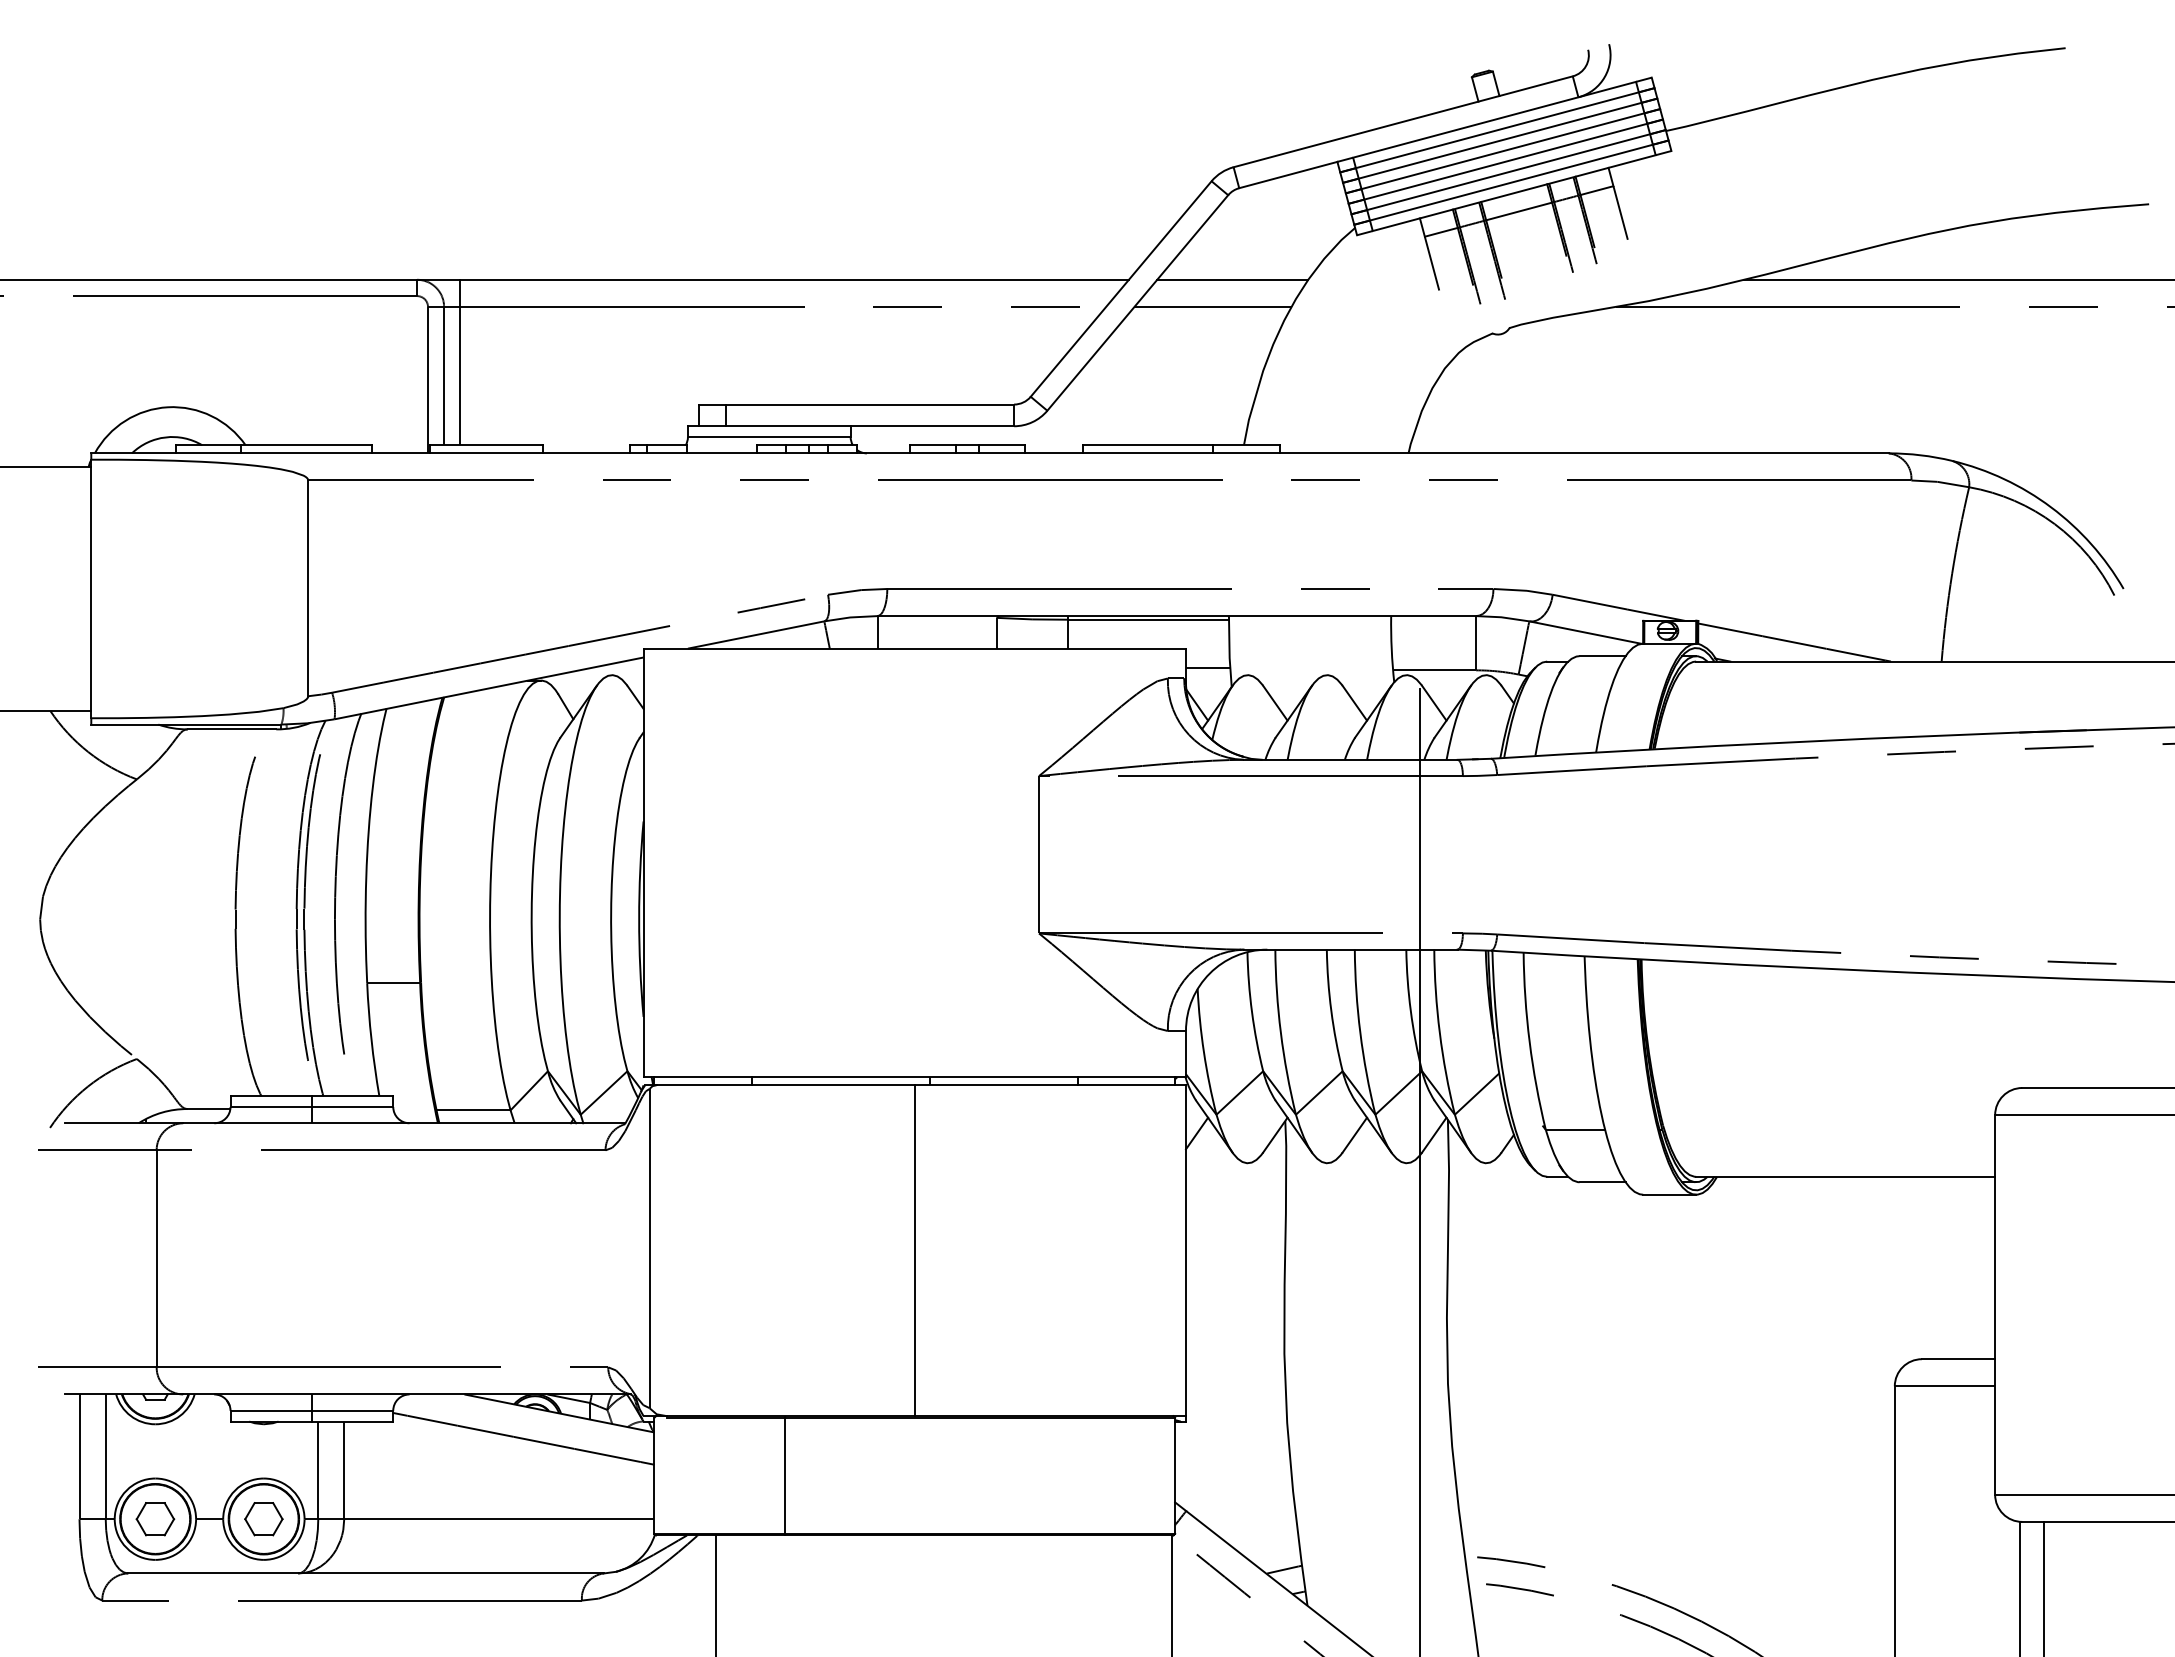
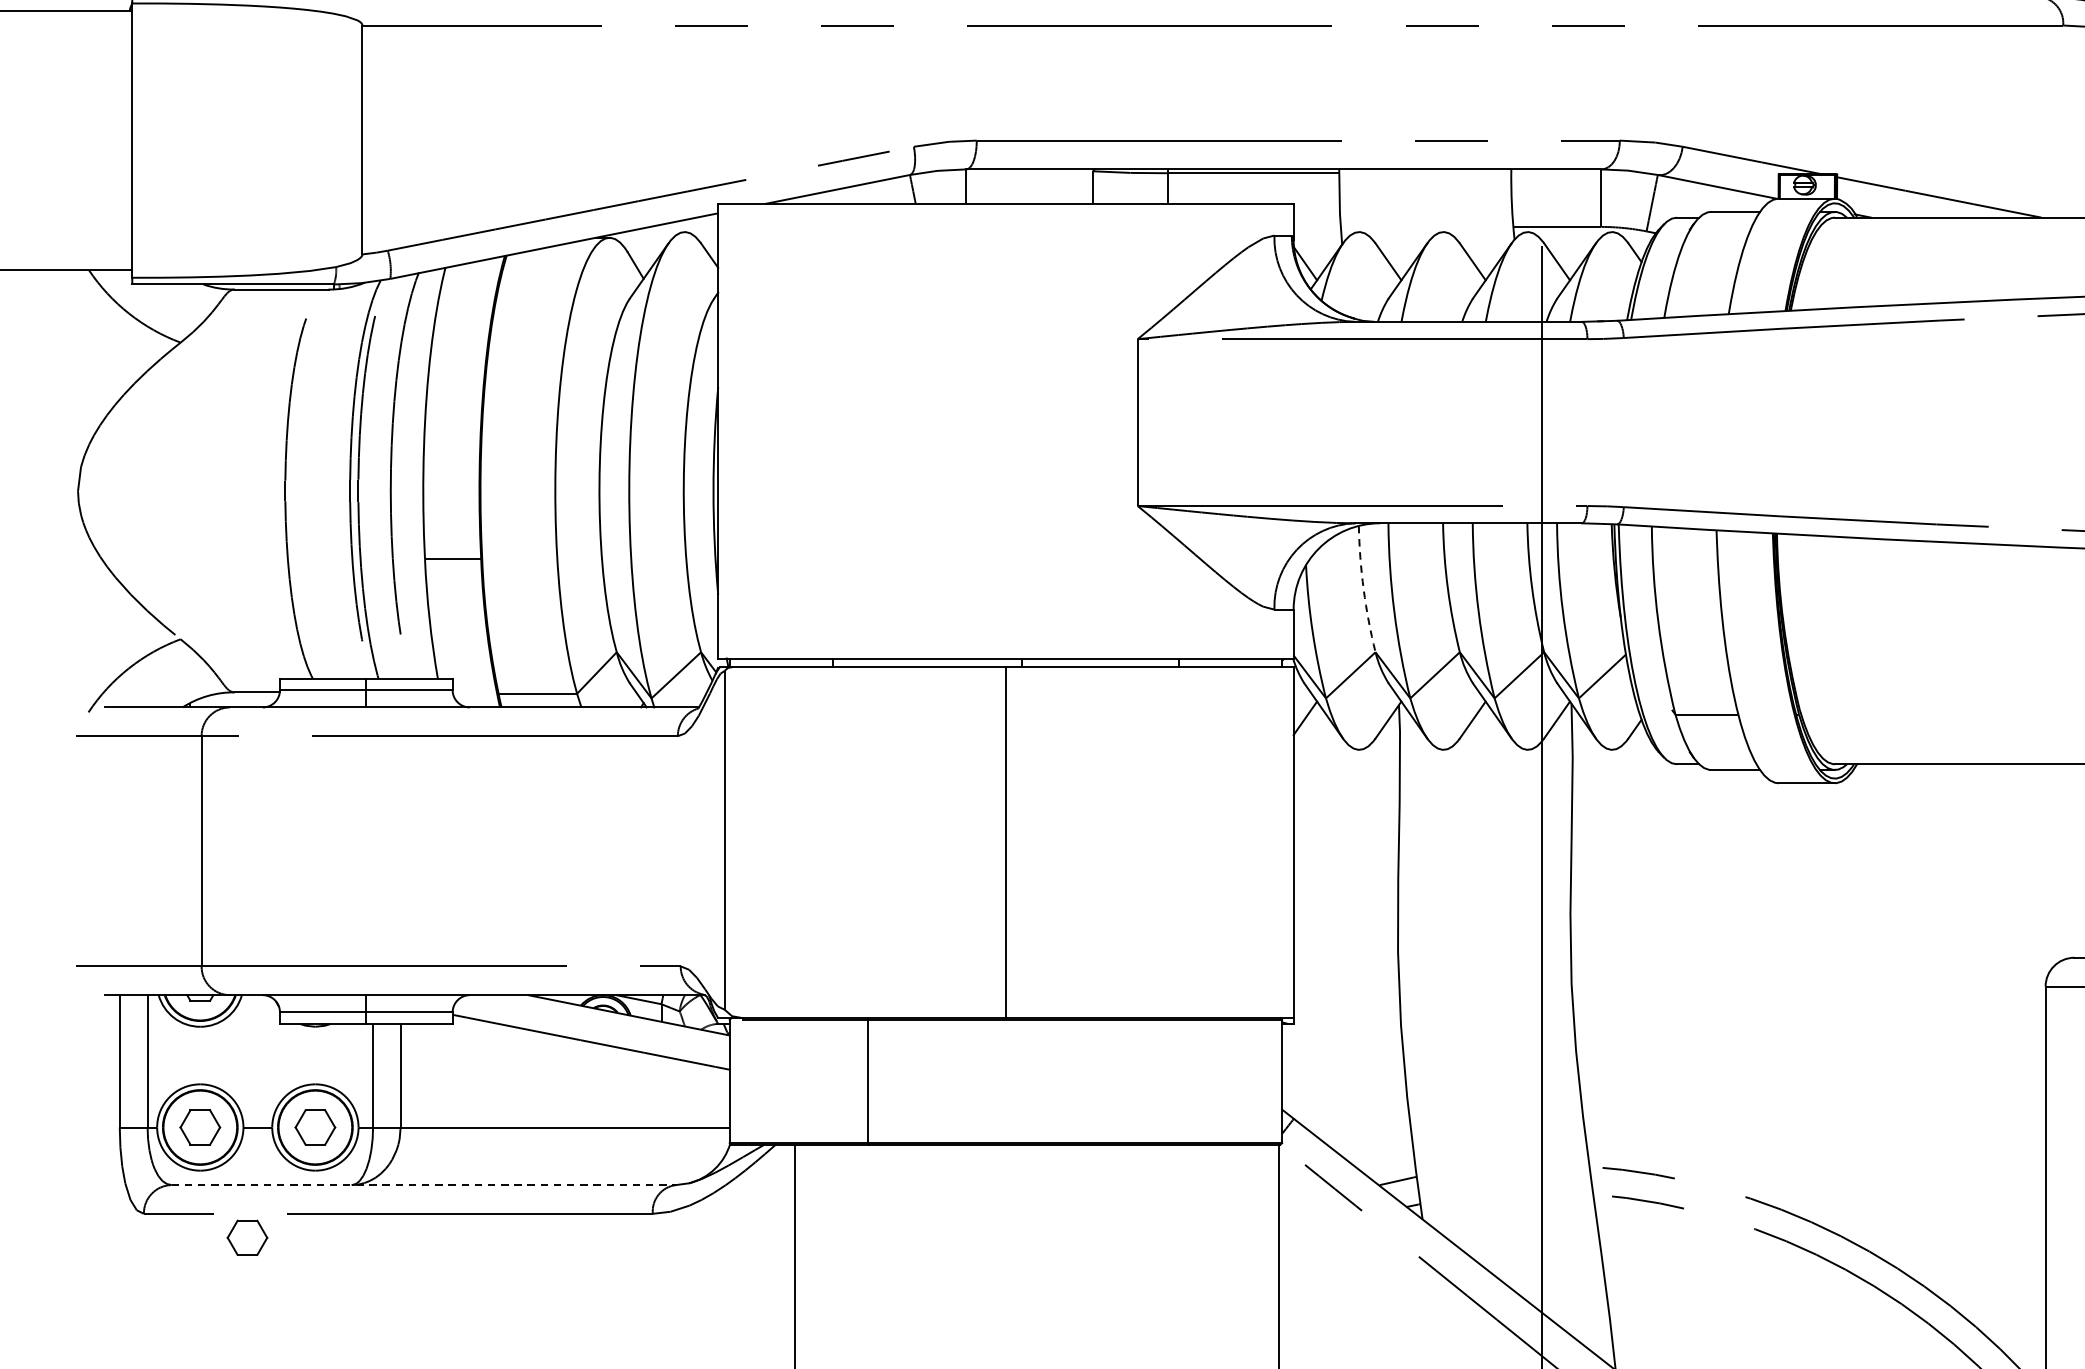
line: (1207, 667) -> (1316, 223), removed
arc: (1252, 1012) -> (1364, 589), solid -> dashed
line: (366, 1573) -> (424, 1185), solid -> dashed
part: (199, 1623) -> (247, 1238), added

